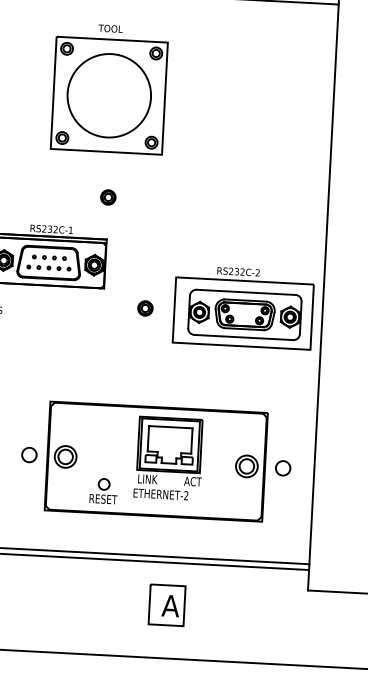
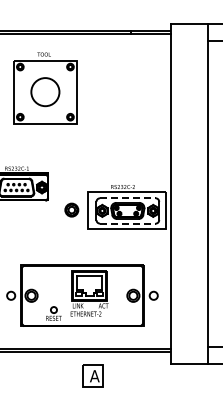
circle: (107, 94) -> (44, 91), size x0.6
part: (107, 198) -> (47, 149), removed
line: (245, 292) -> (127, 198), solid -> dashed
part: (144, 308) -> (71, 210), size x1.6
line: (243, 337) -> (127, 223), solid -> dashed

